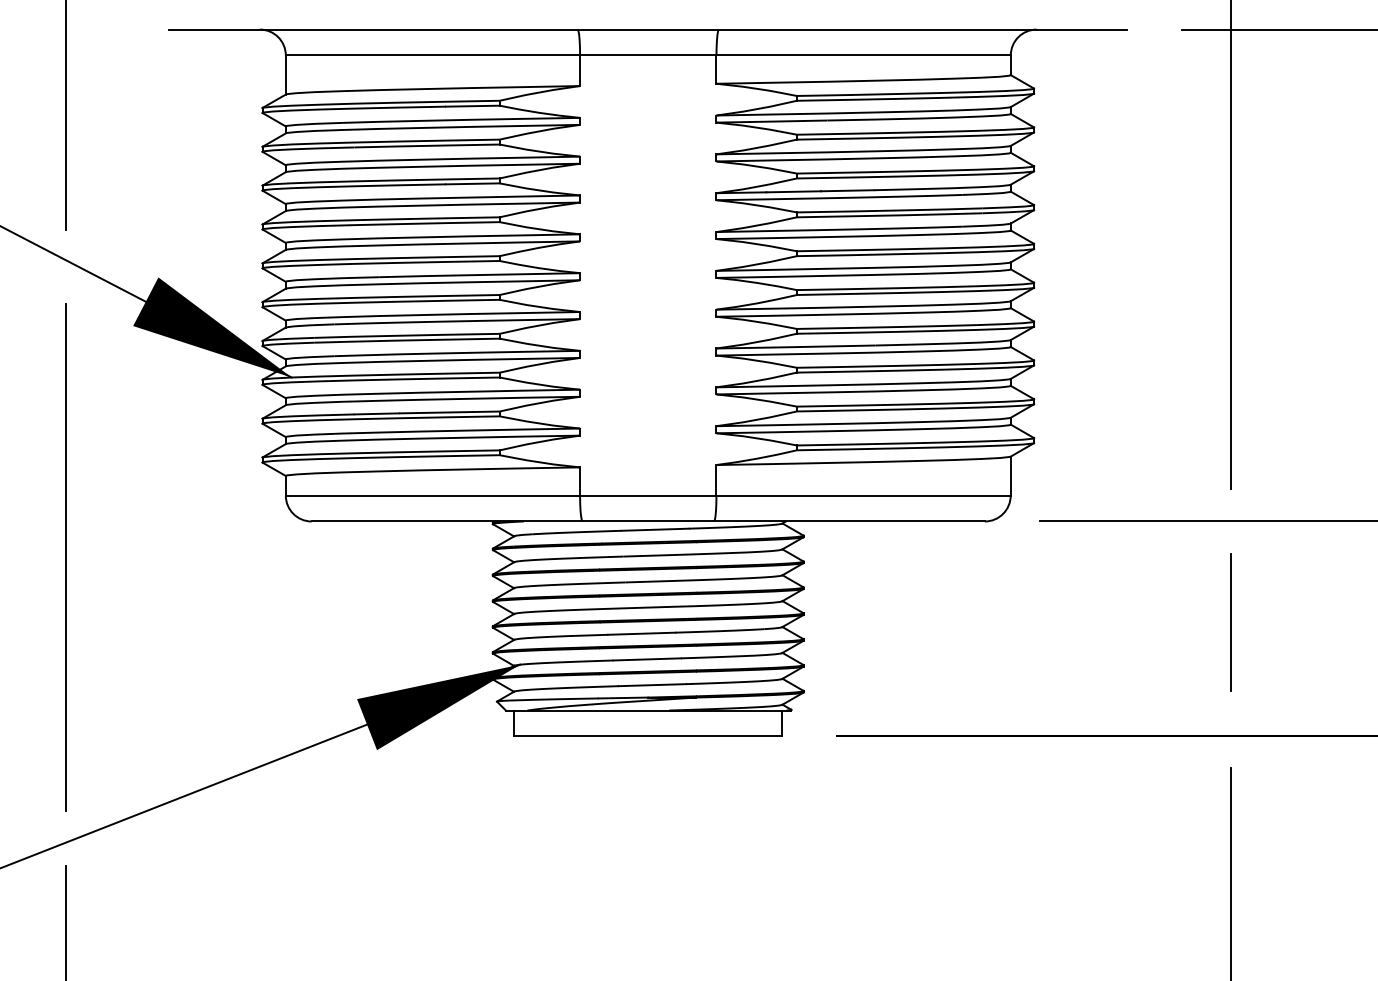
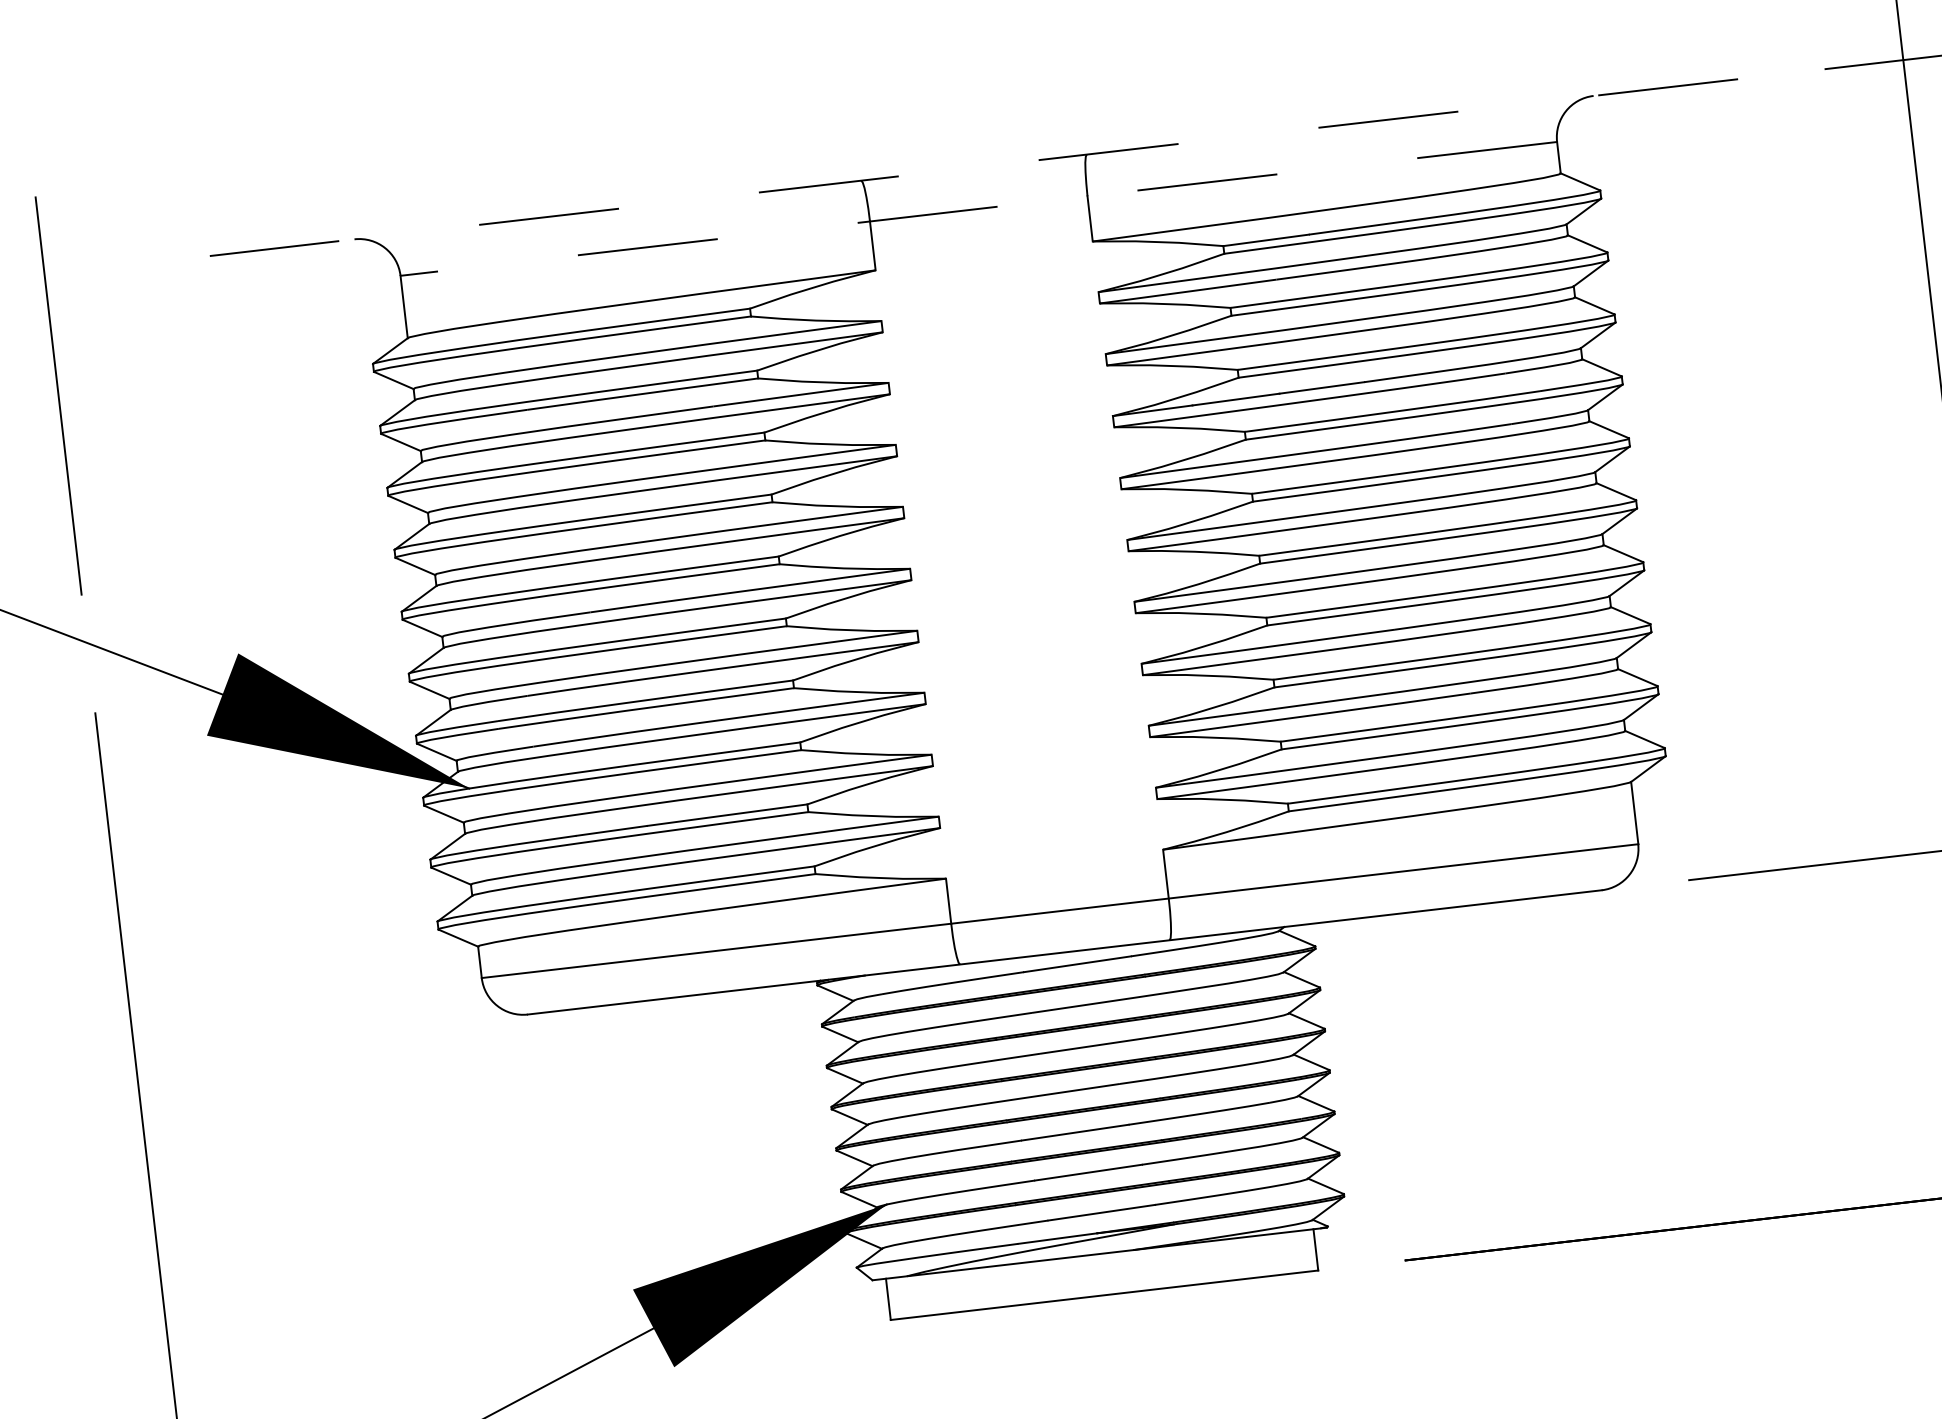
line: (648, 29) -> (974, 167), solid -> dashed
line: (647, 55) -> (977, 209), solid -> dashed

